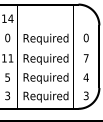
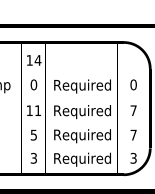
text: (86, 77) -> (133, 134), 4 -> 7

